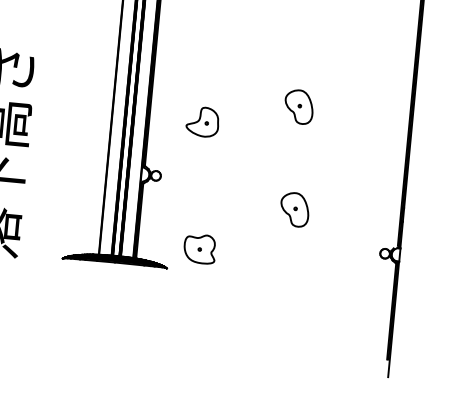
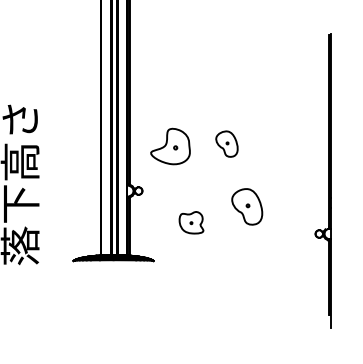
part: (298, 106) -> (226, 143), moved
part: (202, 121) -> (170, 146), size x1.6
part: (294, 209) -> (246, 206), size x1.4
part: (199, 248) -> (191, 222), moved

